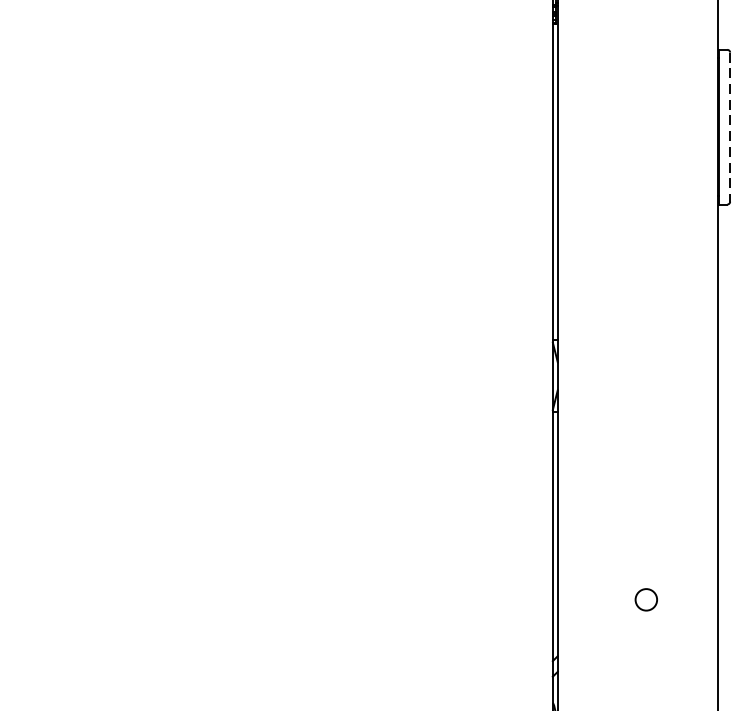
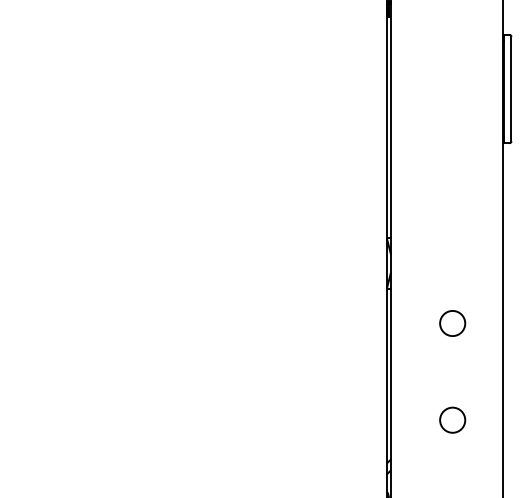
line: (730, 127) -> (511, 89), dashed -> solid
circle: (645, 461) -> (452, 323), added
circle: (645, 598) -> (452, 419), size x1.67

